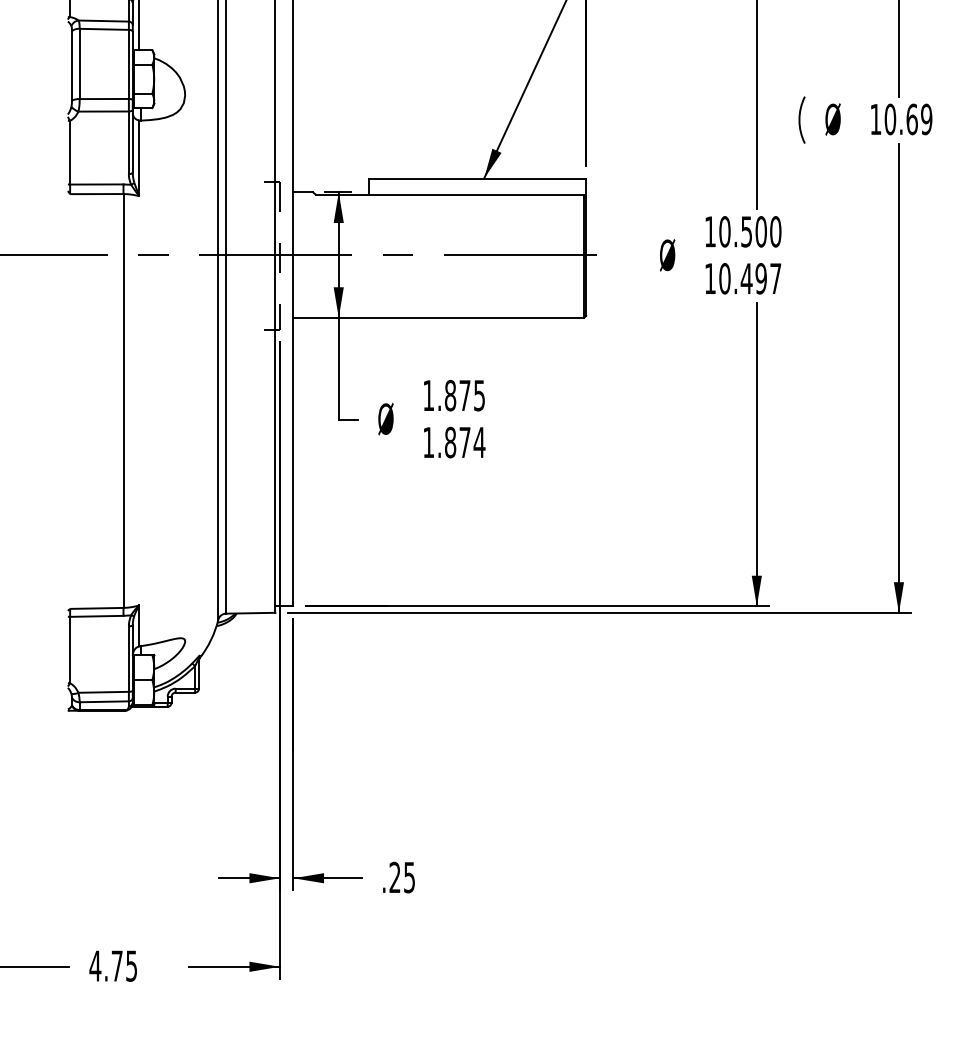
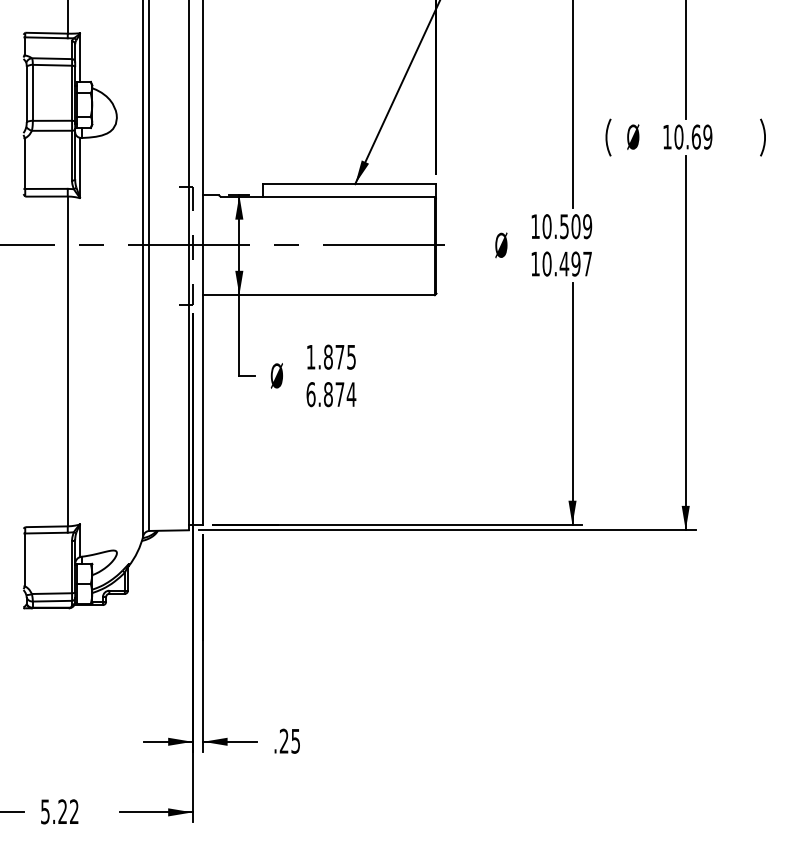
text: (775, 231) -> (587, 226), 10.500 -> 10.509
text: (428, 442) -> (310, 394), 1.874 -> 6.874
text: (113, 965) -> (59, 811), 4.75 -> 5.22

